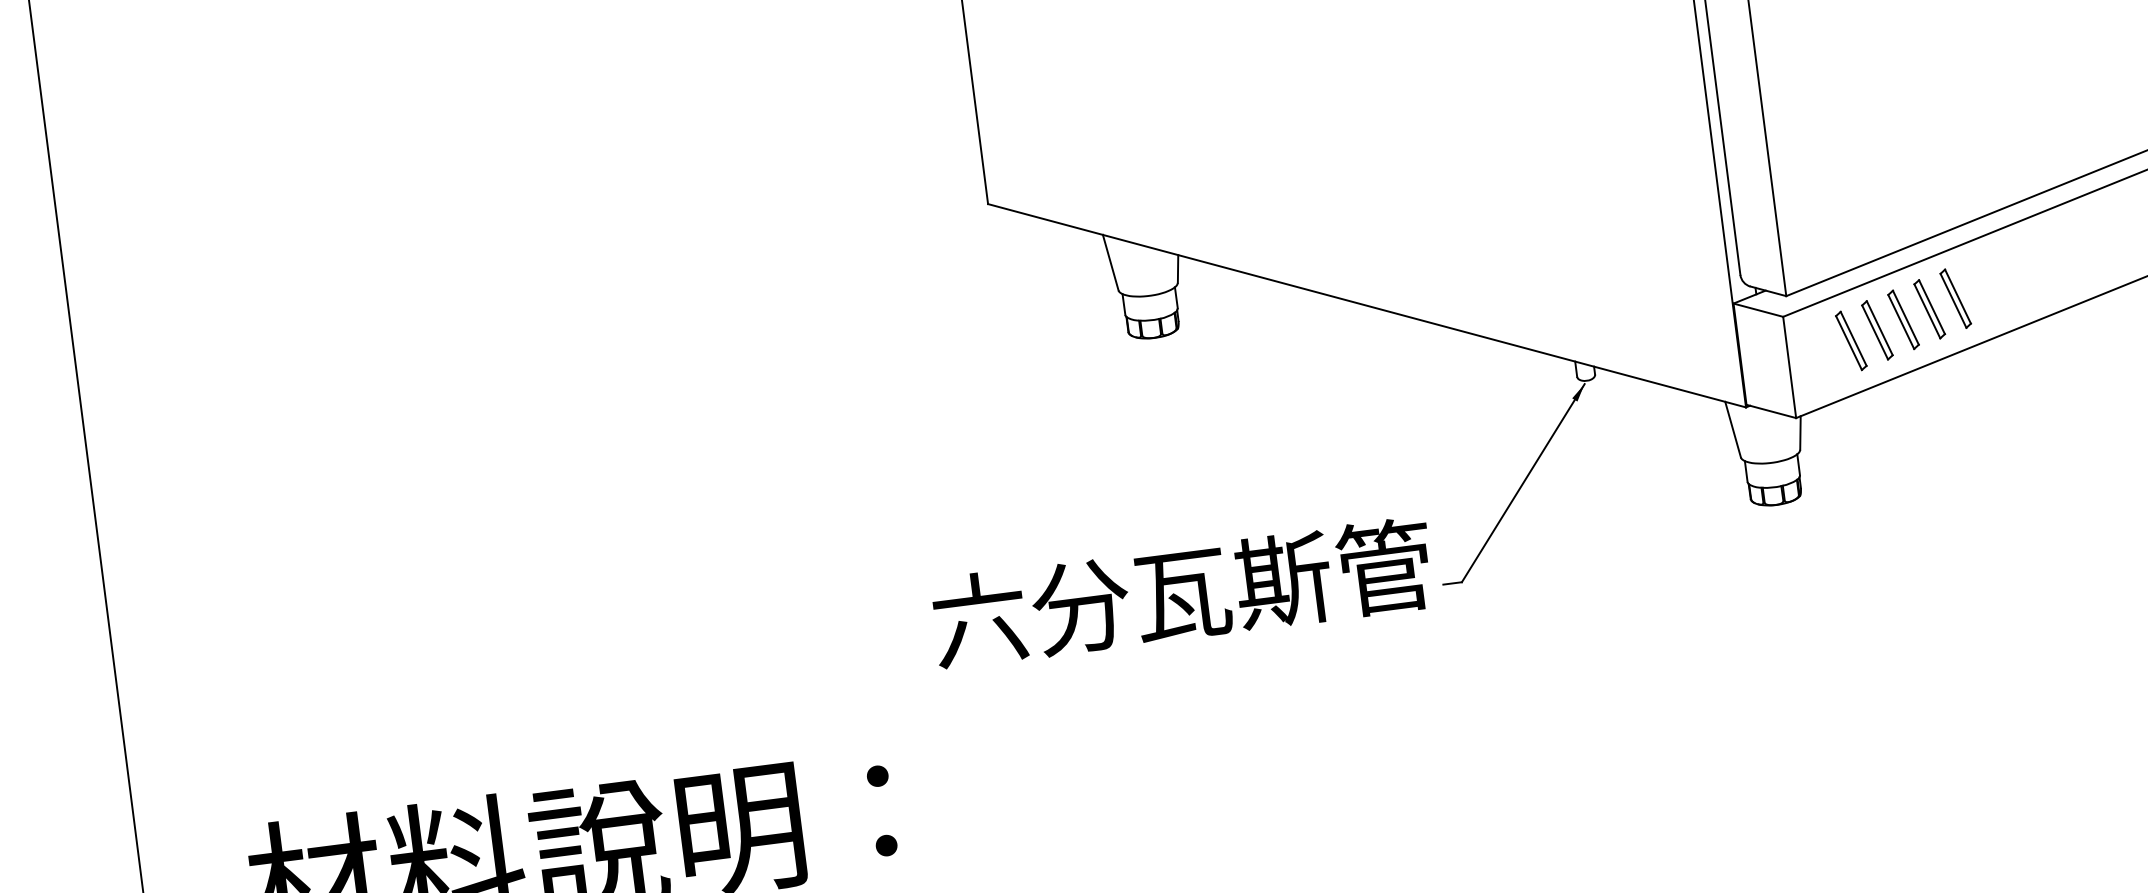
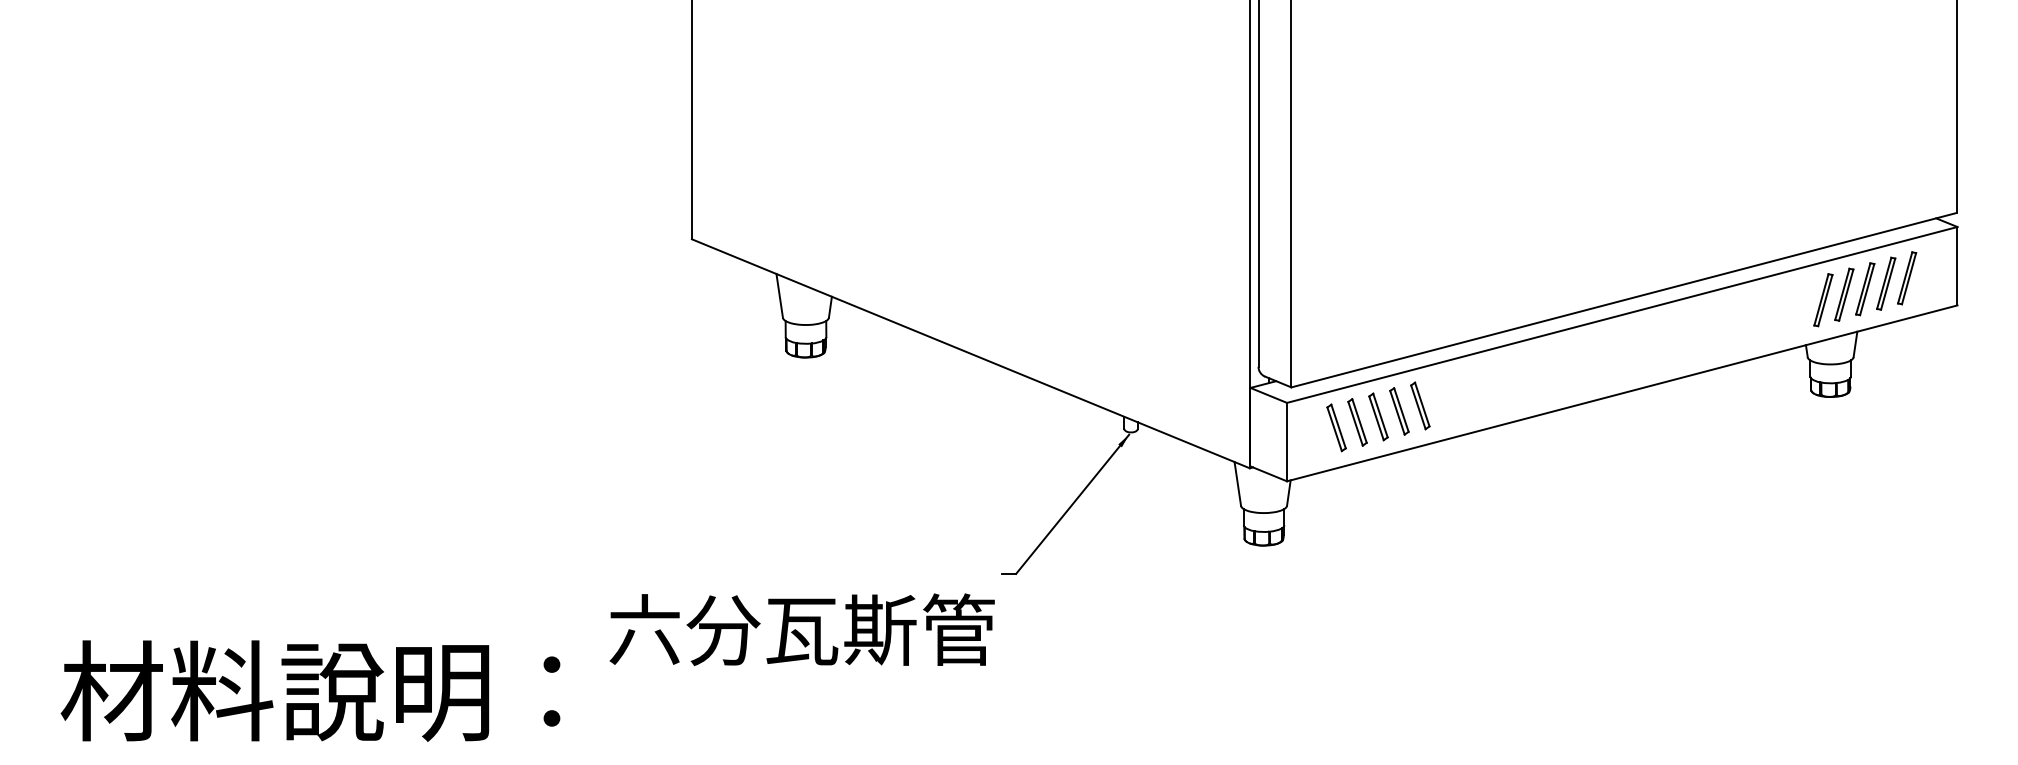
text: (1181, 592) -> (801, 629), moved

